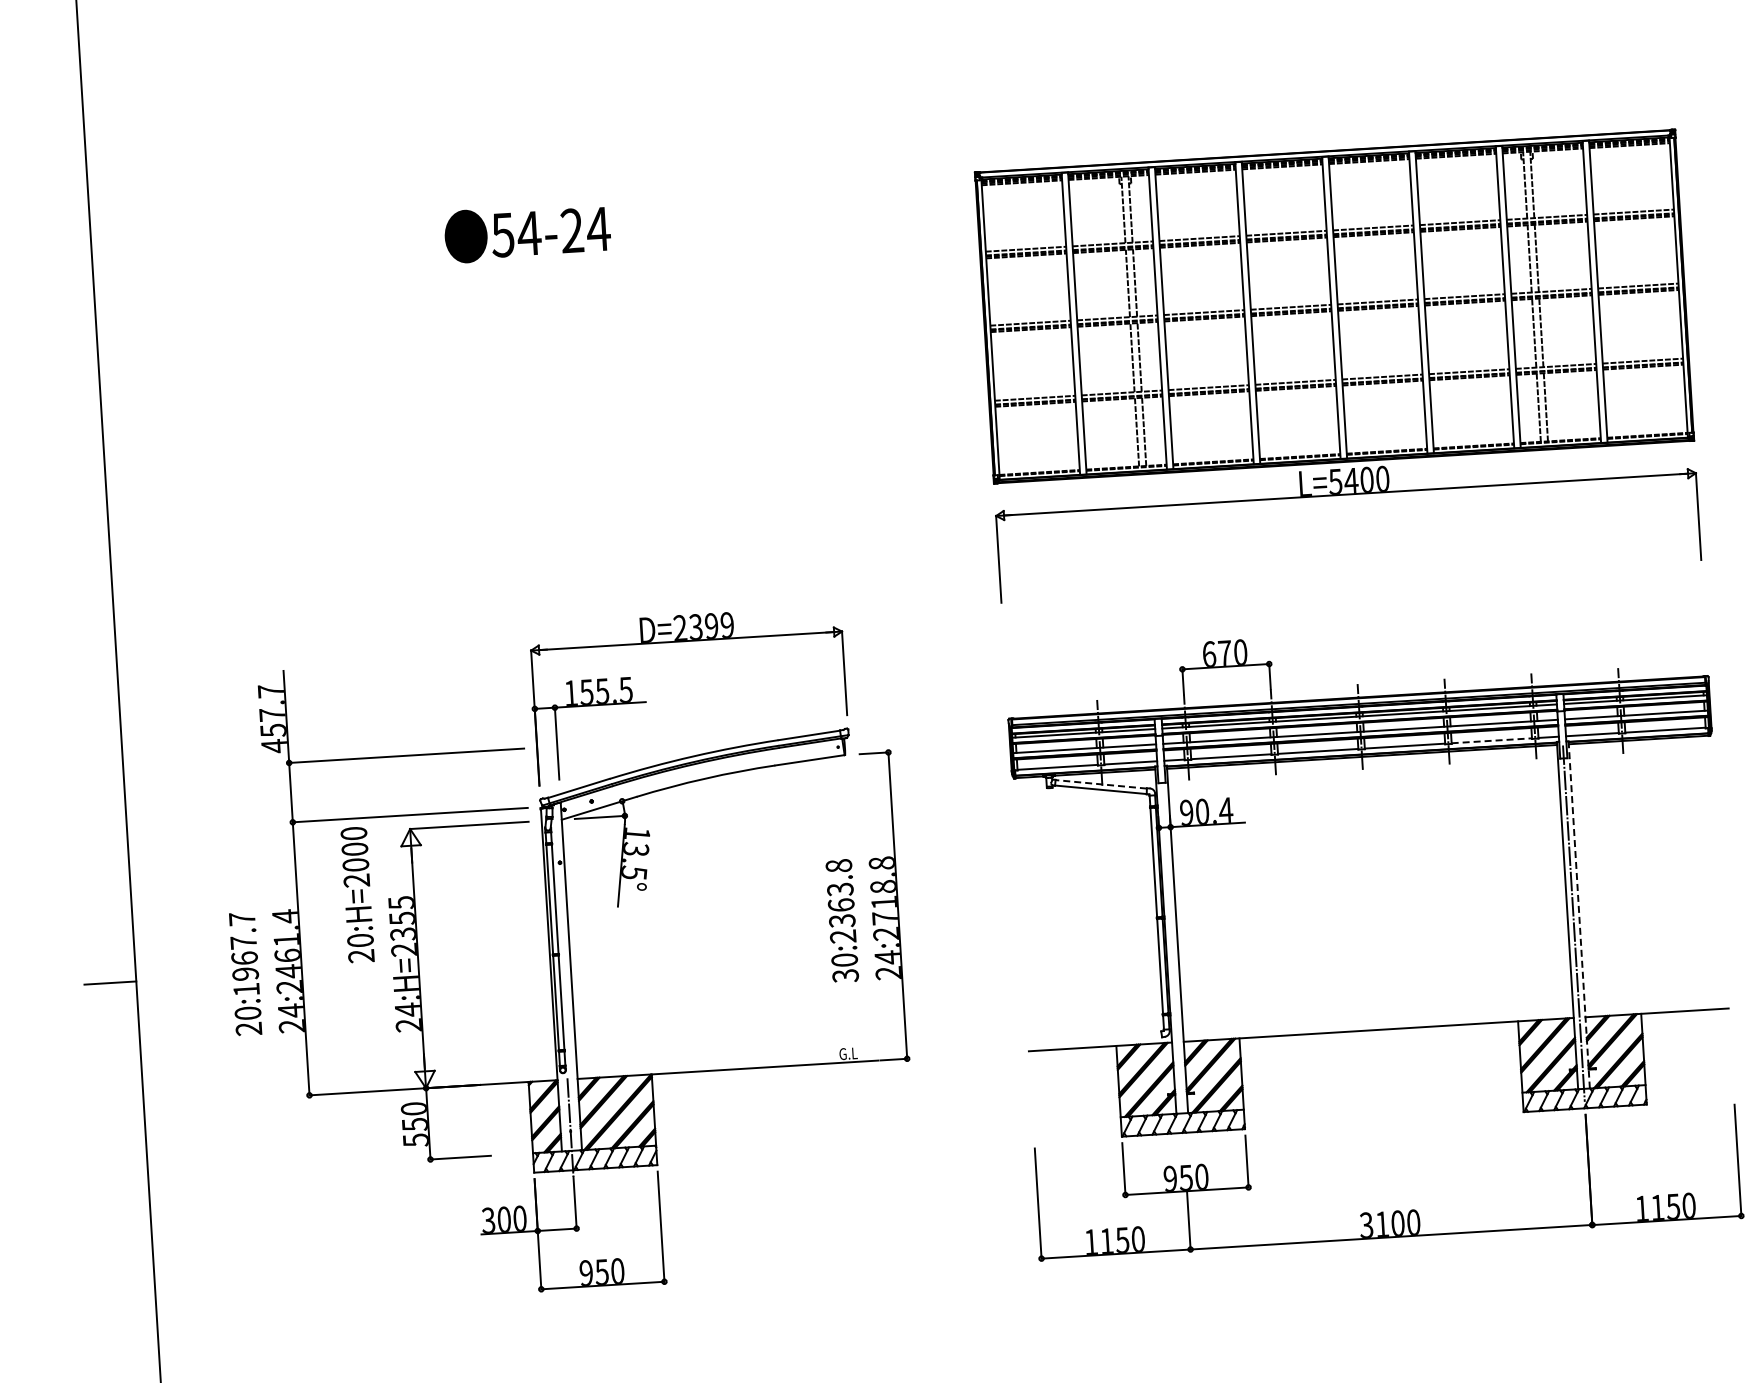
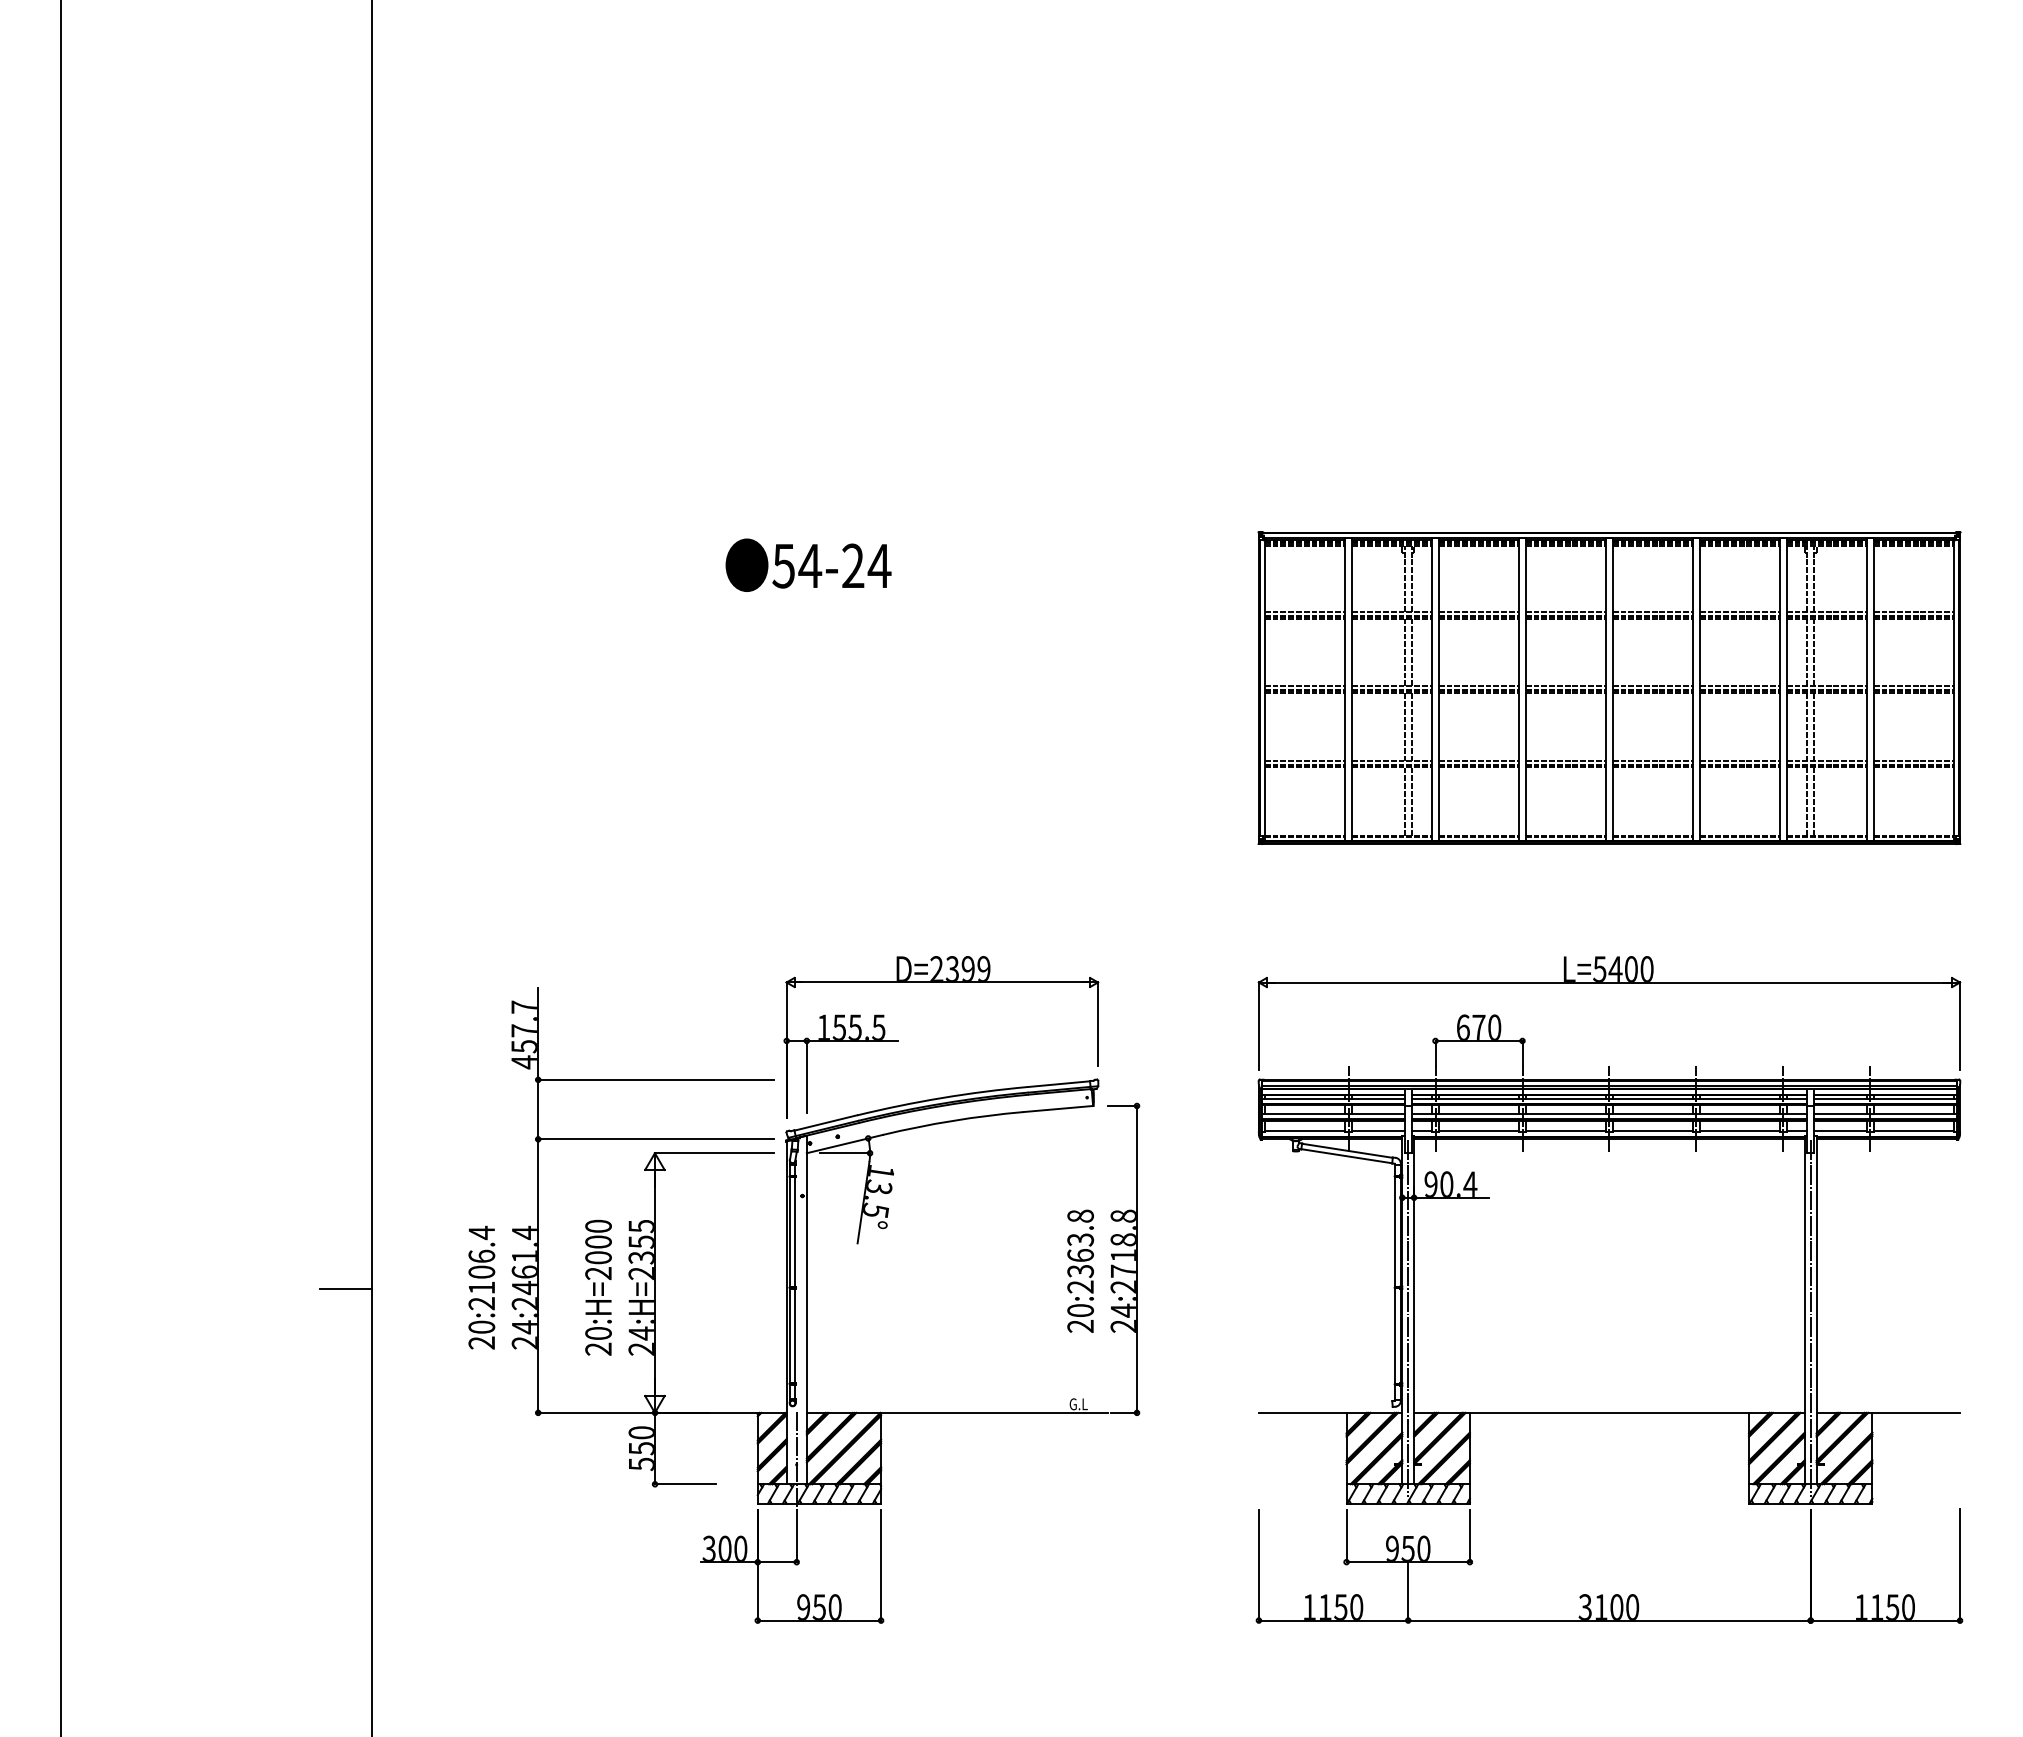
part: (1346, 495) -> (1609, 983), moved
line: (1492, 741) -> (1740, 1131), dashed -> solid
line: (1101, 784) -> (1347, 1150), dashed -> solid
text: (357, 894) -> (598, 1287), moved
line: (1579, 915) -> (1816, 1310), dashed -> solid
line: (1172, 948) -> (1408, 1318), added
text: (244, 953) -> (481, 1267), 20:1967.7 -> 20:2106.4
text: (845, 976) -> (1080, 1326), 30:2363.8 -> 20:2363.8

